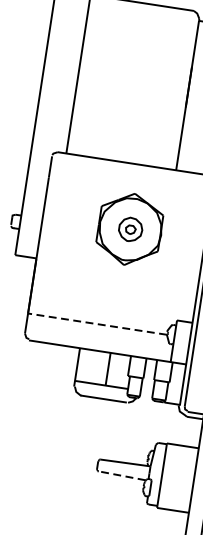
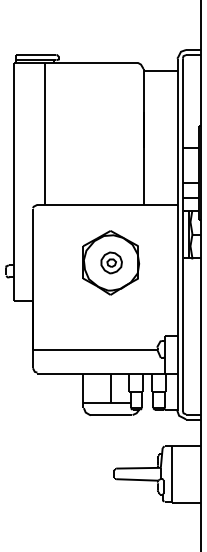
line: (96, 324) -> (94, 350), dashed -> solid
line: (121, 475) -> (136, 479), dashed -> solid

